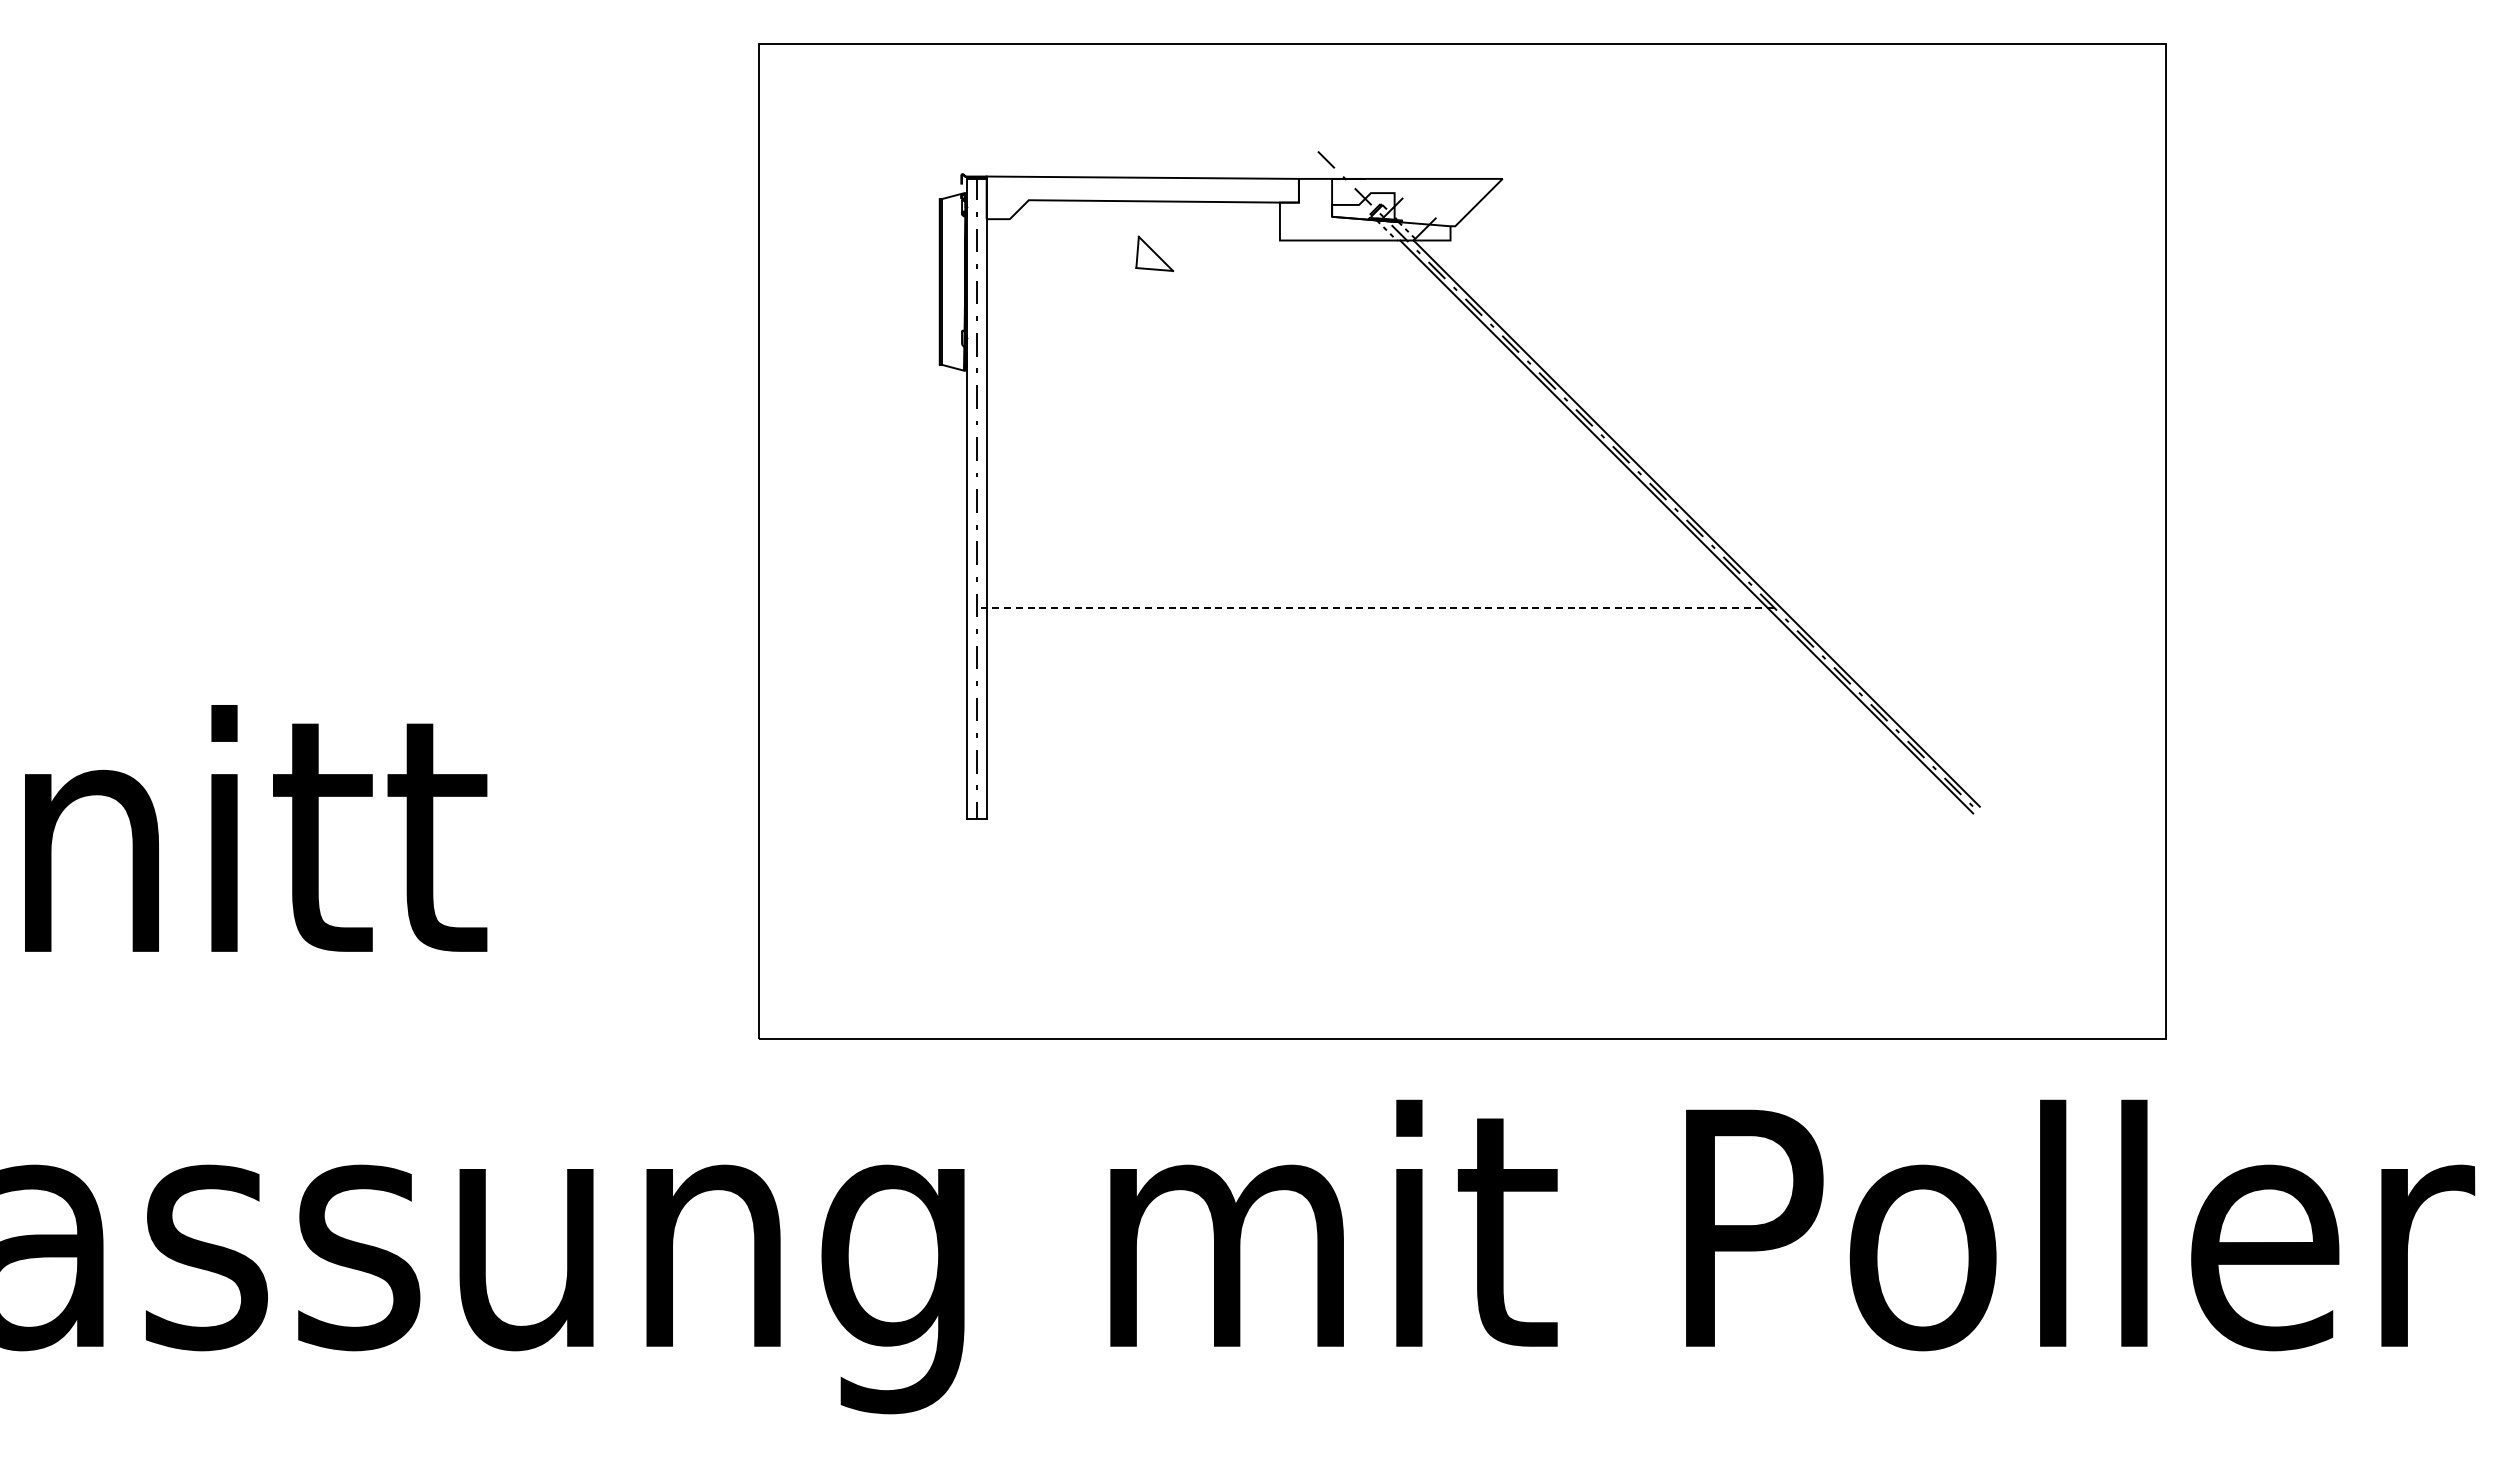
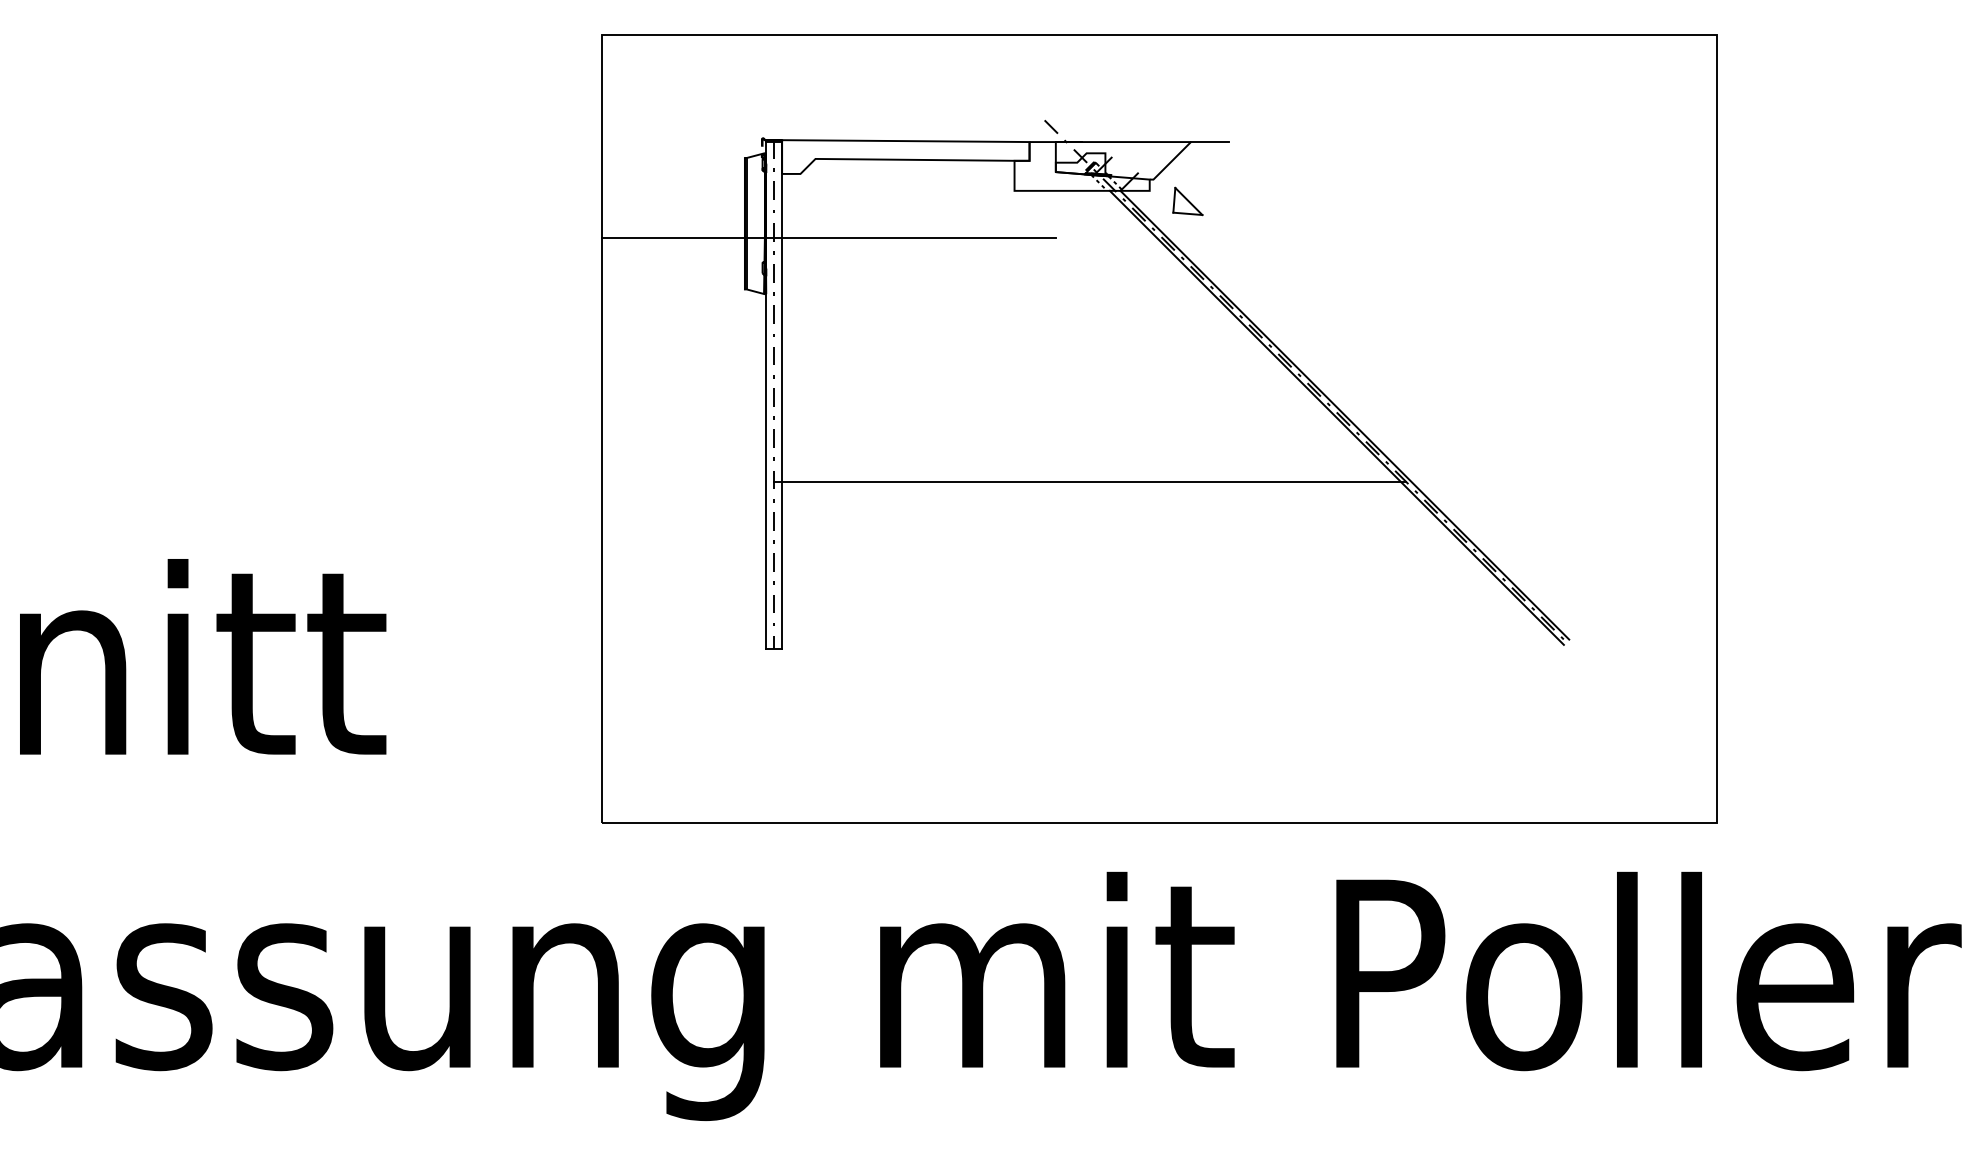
line: (1526, 178) -> (1209, 141), added
part: (1154, 253) -> (1187, 201), moved
line: (1045, 299) -> (828, 237), added
line: (1375, 607) -> (1090, 481), dashed -> solid

